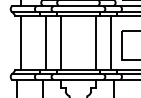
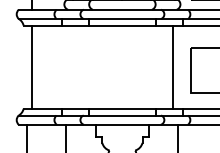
line: (46, 42) -> (72, 66), removed
line: (60, 42) -> (94, 66), removed
line: (95, 42) -> (149, 66), removed

